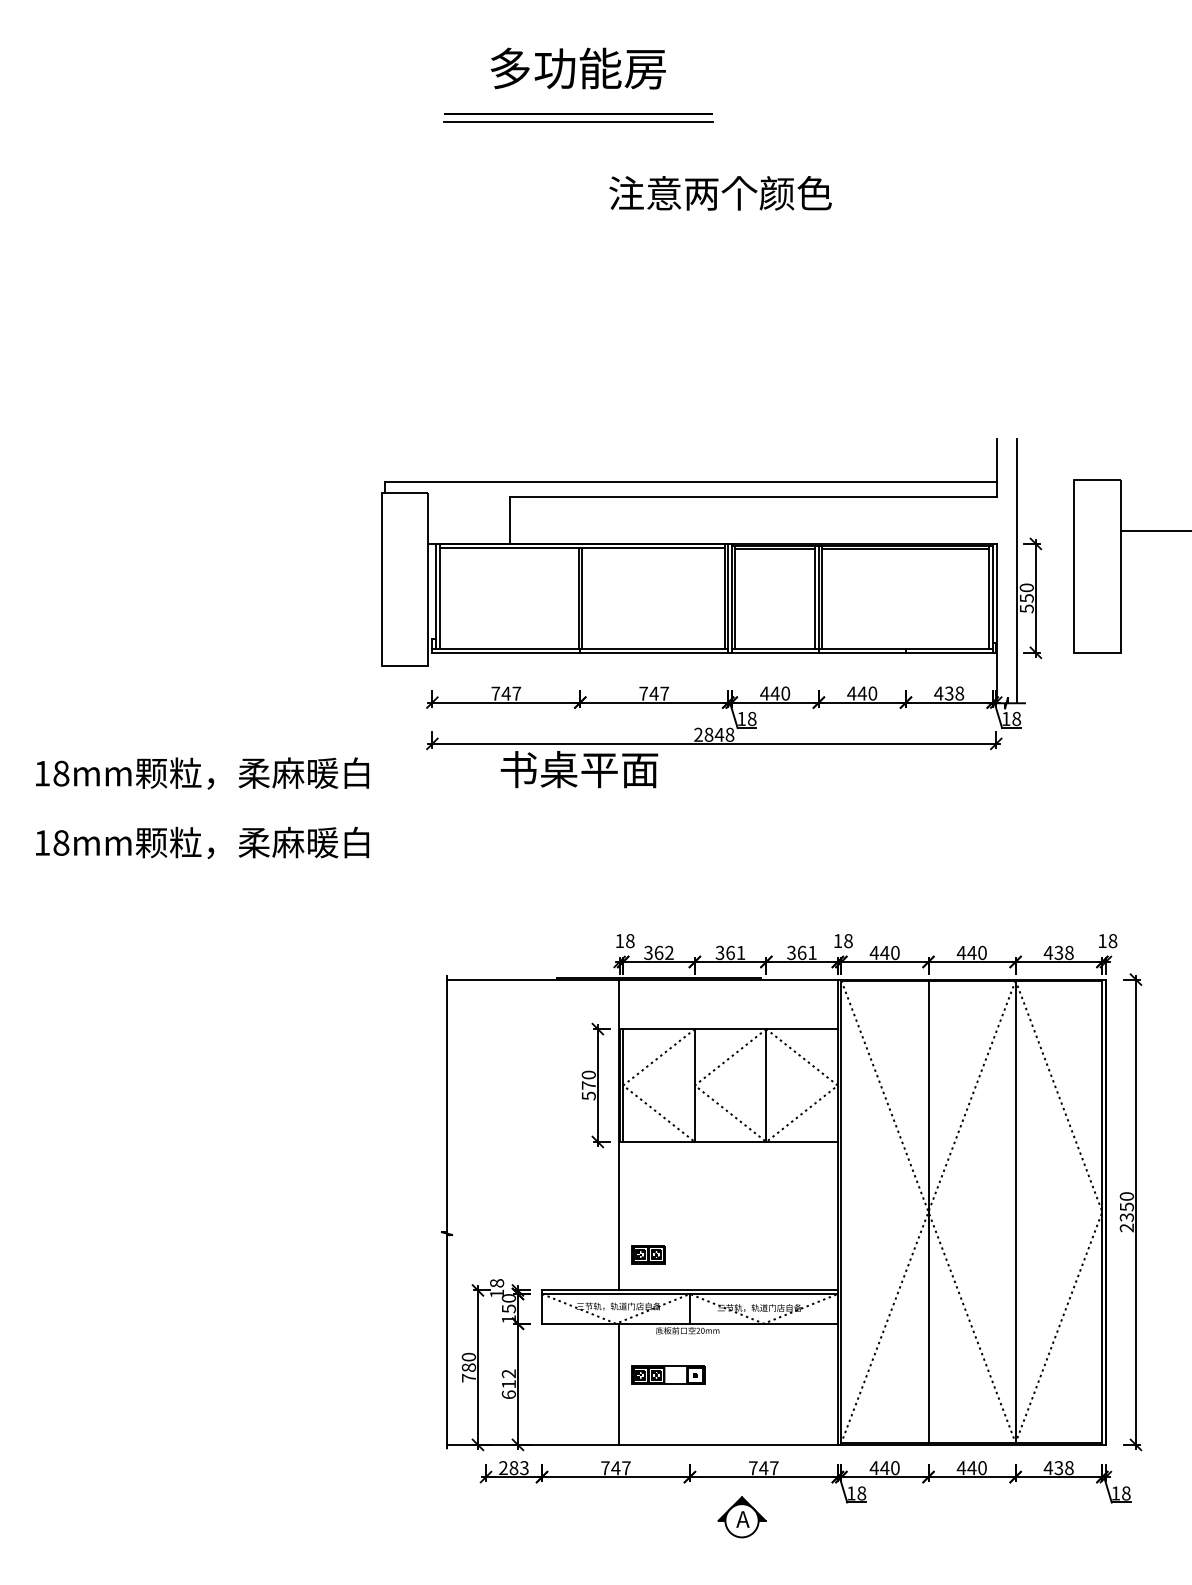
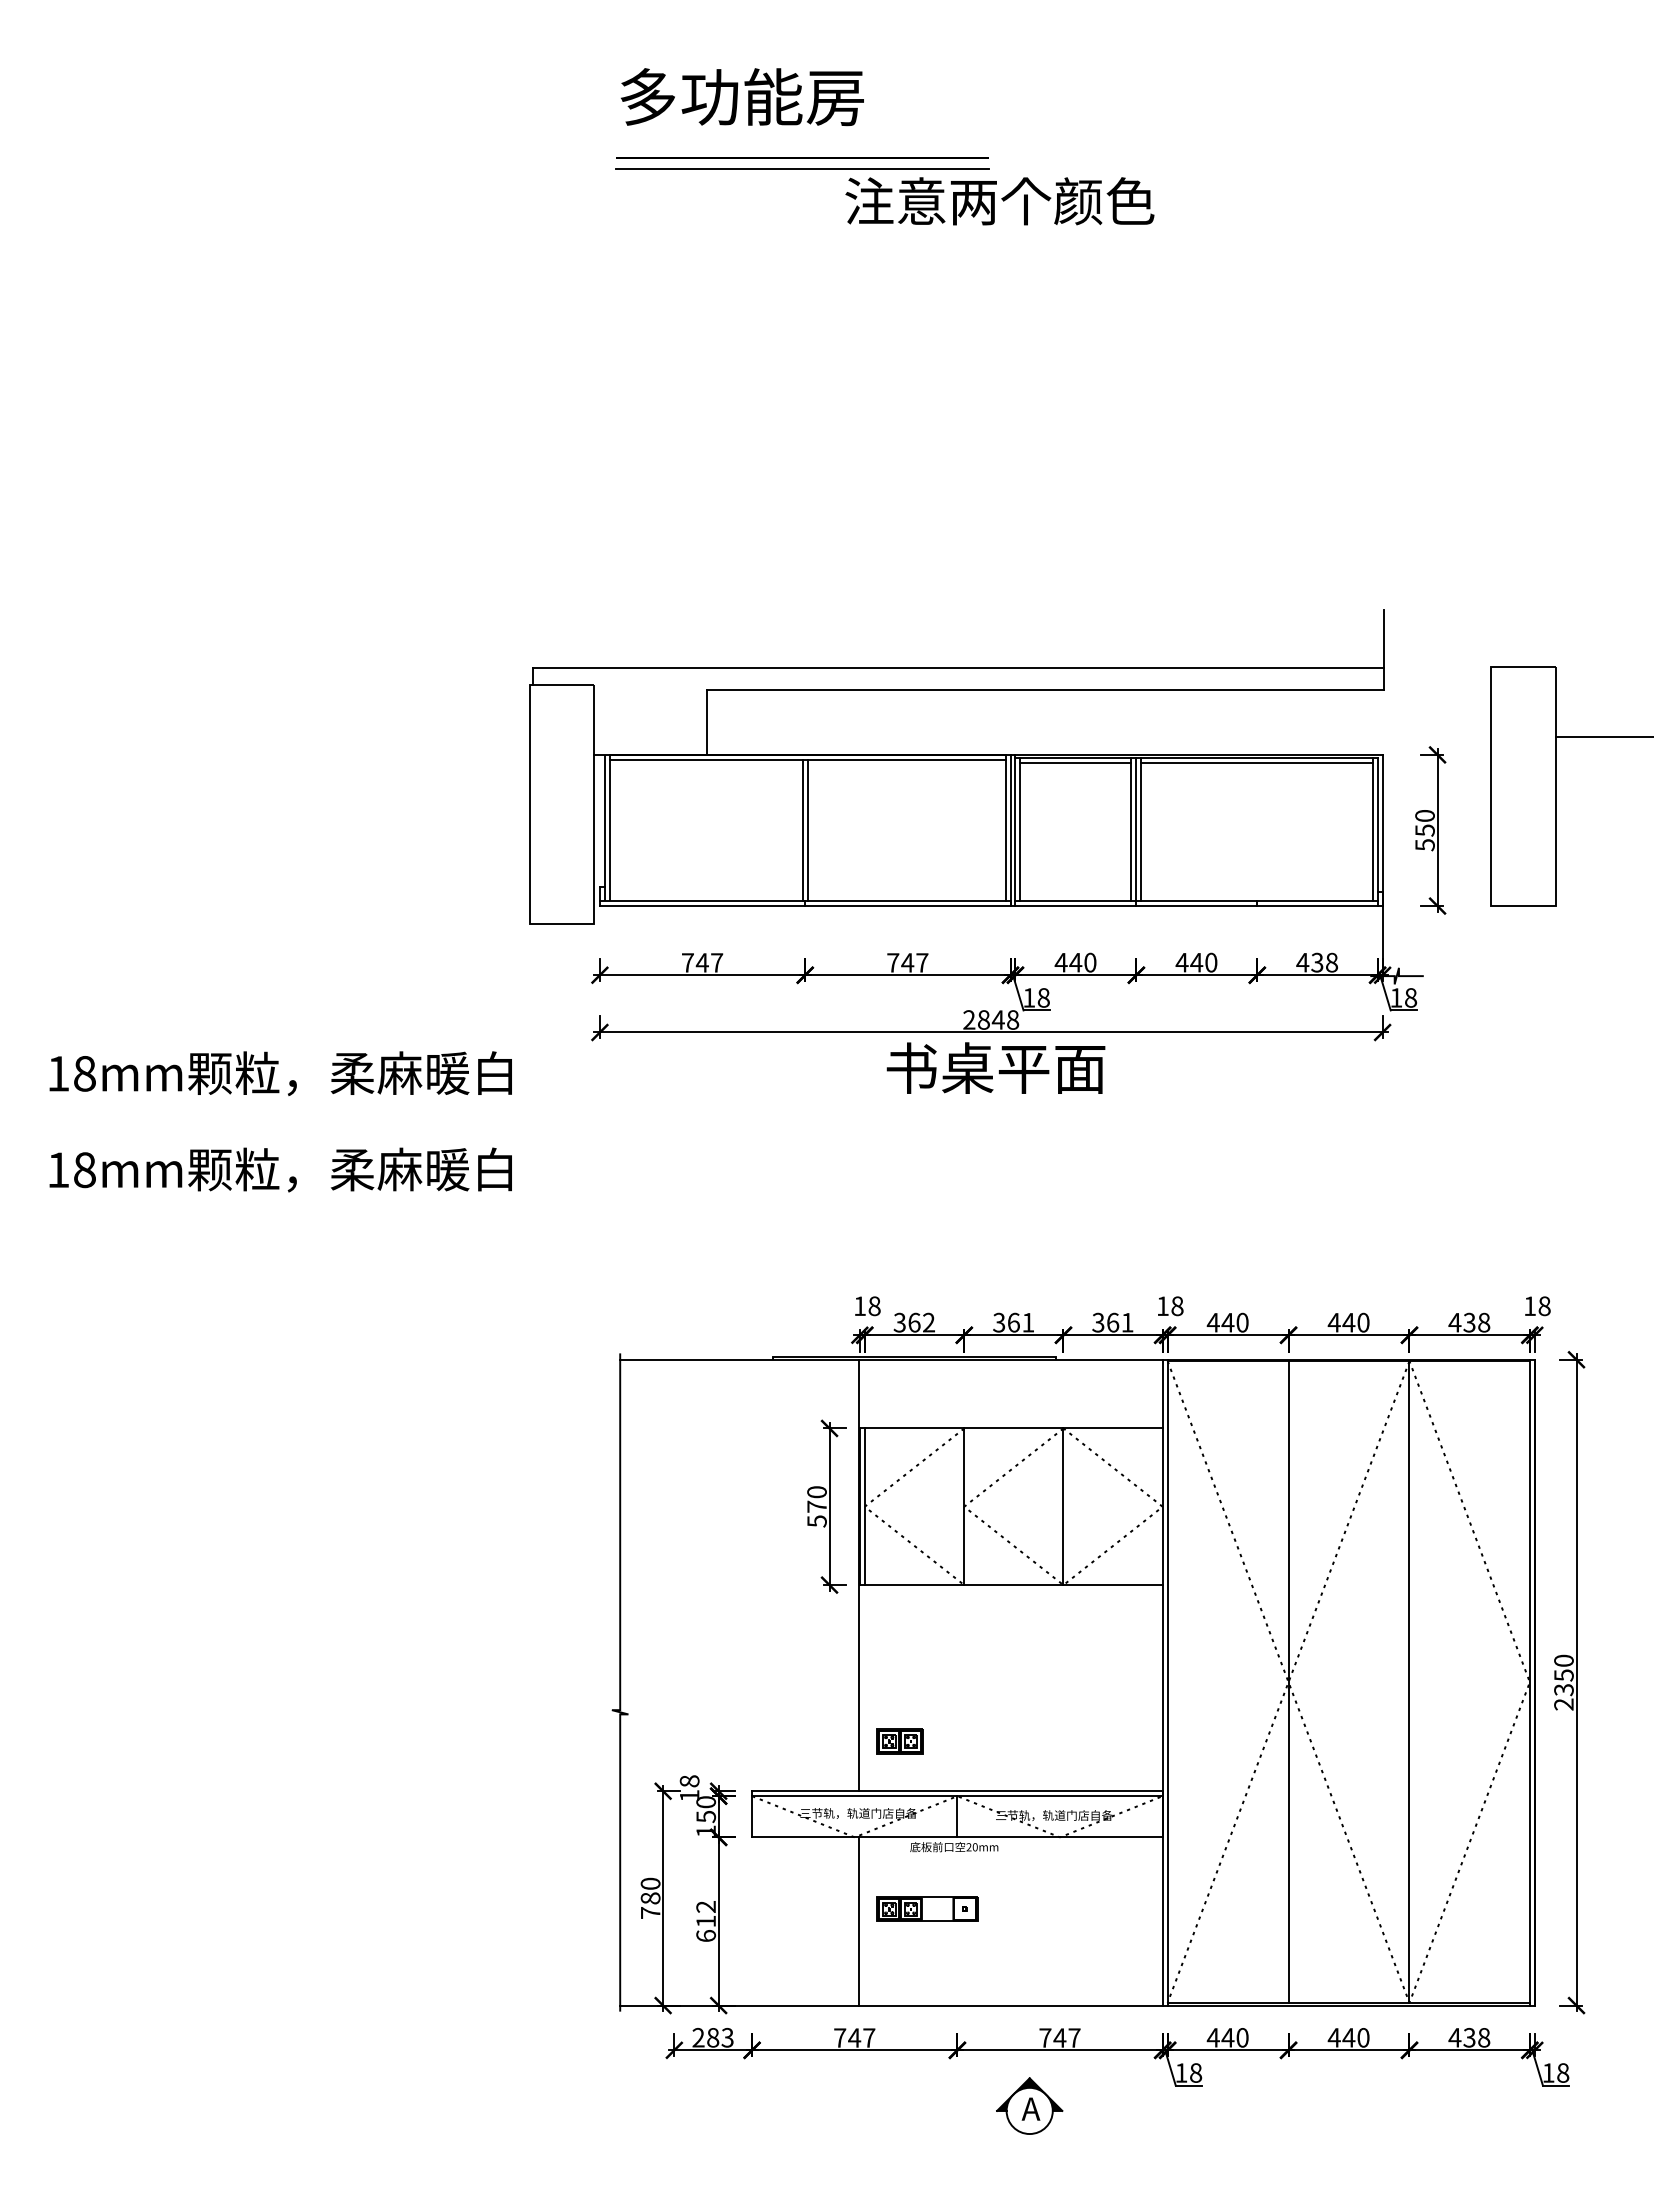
text: (578, 68) -> (742, 97), moved
text: (720, 193) -> (999, 201), moved
line: (1017, 570) -> (1411, 792), removed
text: (579, 769) -> (995, 1067), moved

